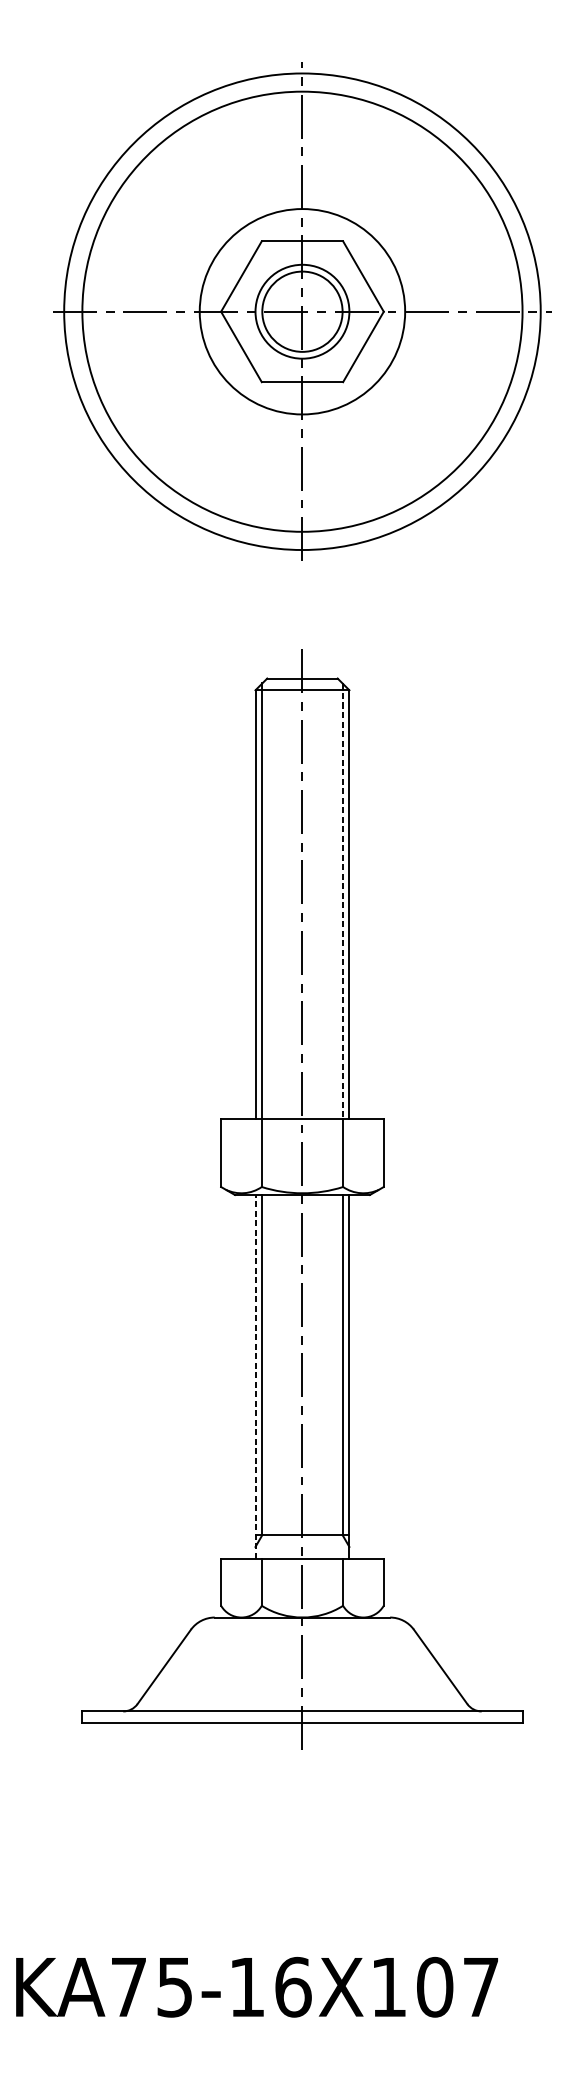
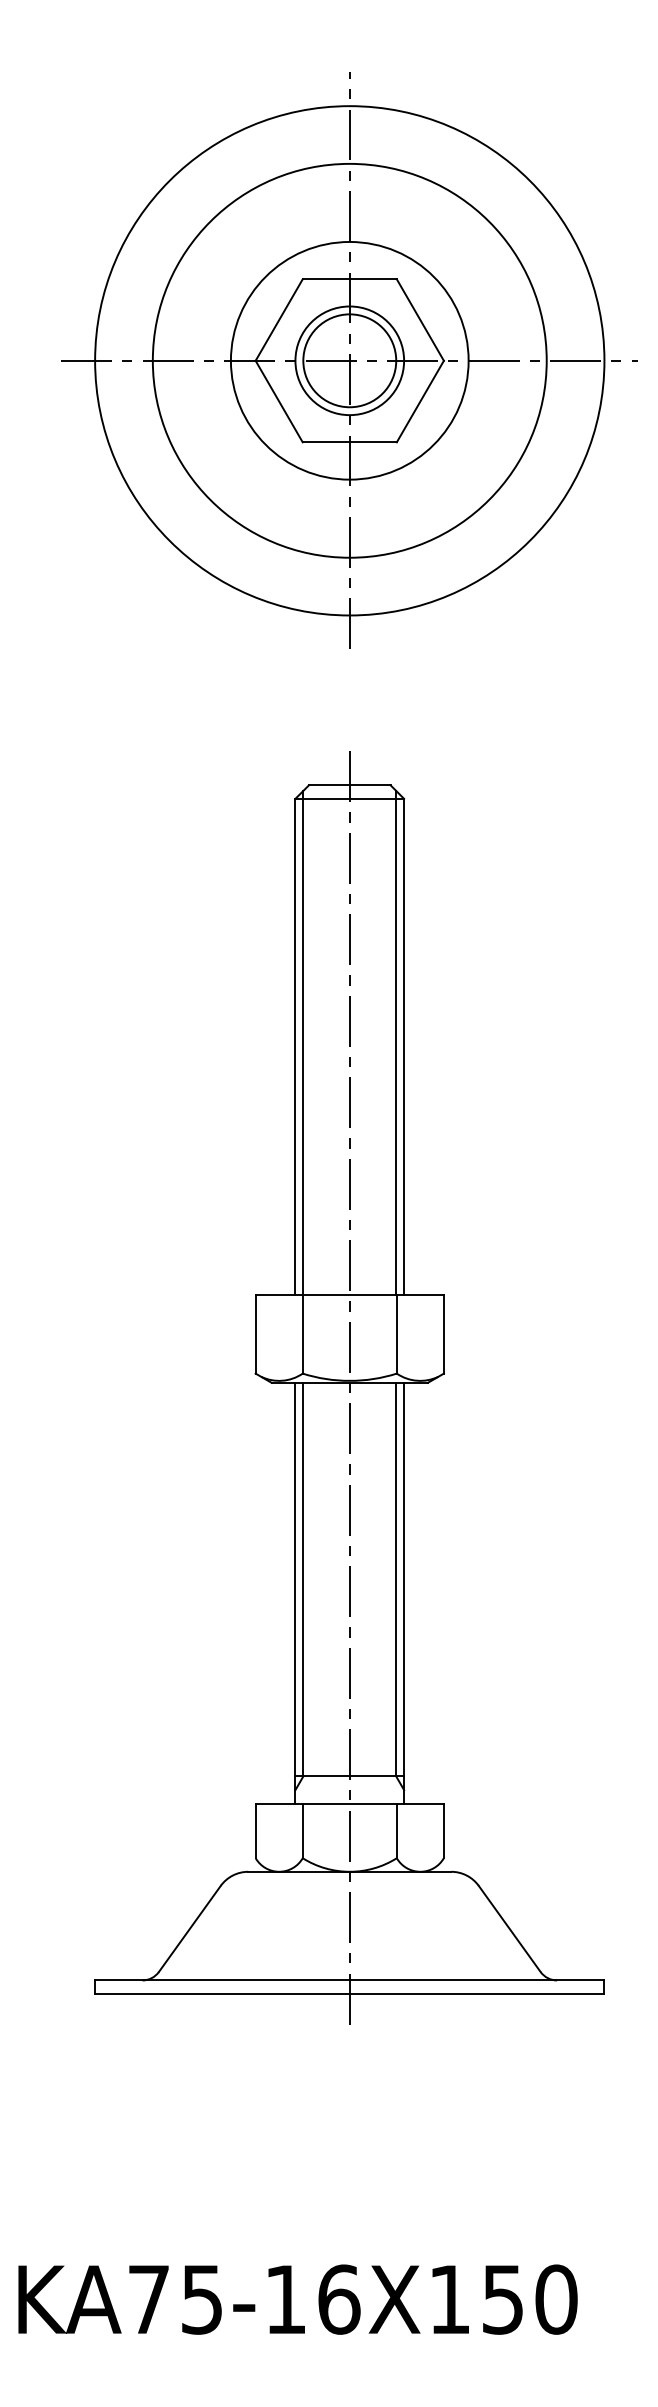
circle: (302, 311) -> (349, 360), size x0.71
line: (342, 900) -> (396, 1042), dashed -> solid
line: (255, 1377) -> (295, 1593), dashed -> solid
text: (457, 1987) -> (529, 2299), KA75-16X107 -> KA75-16X150

